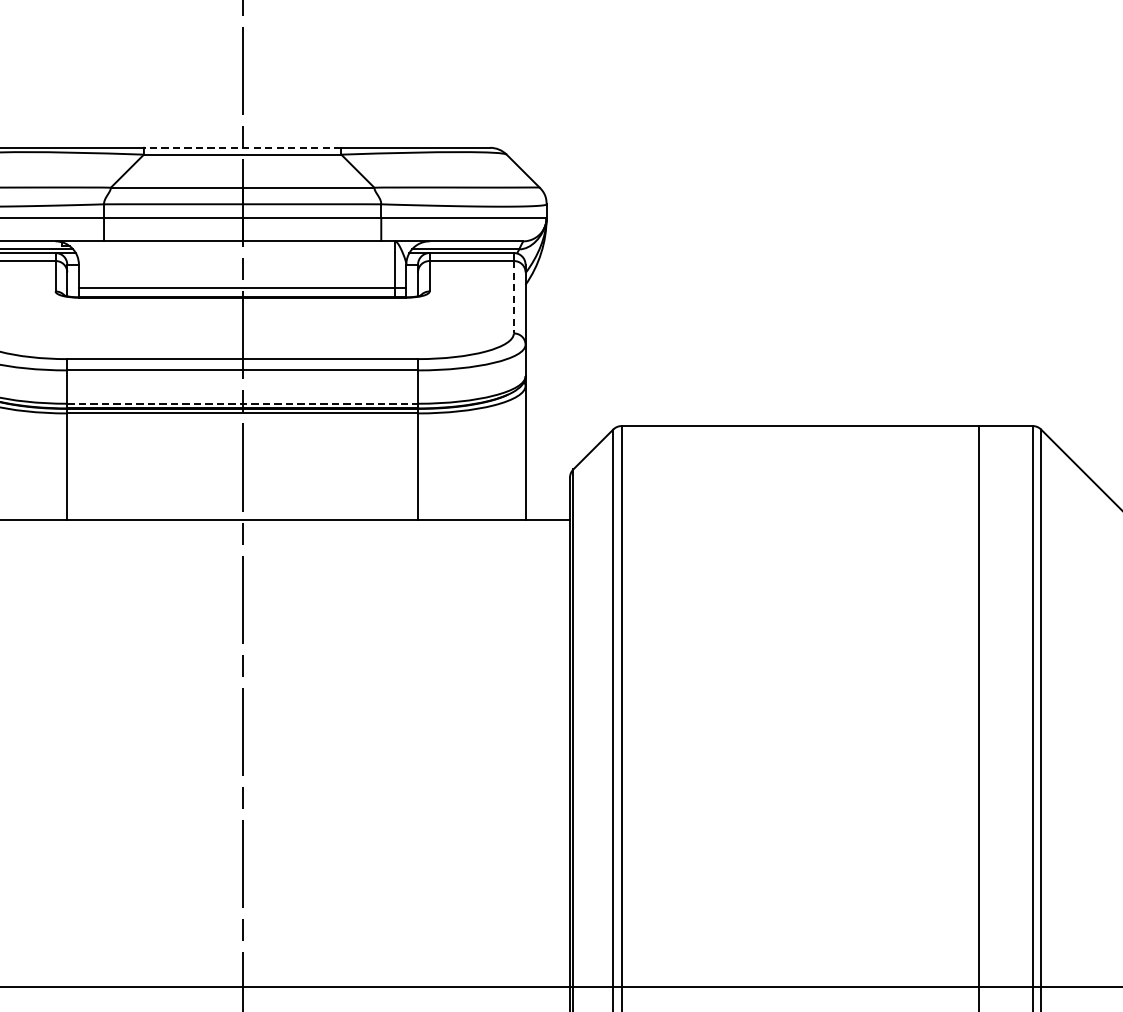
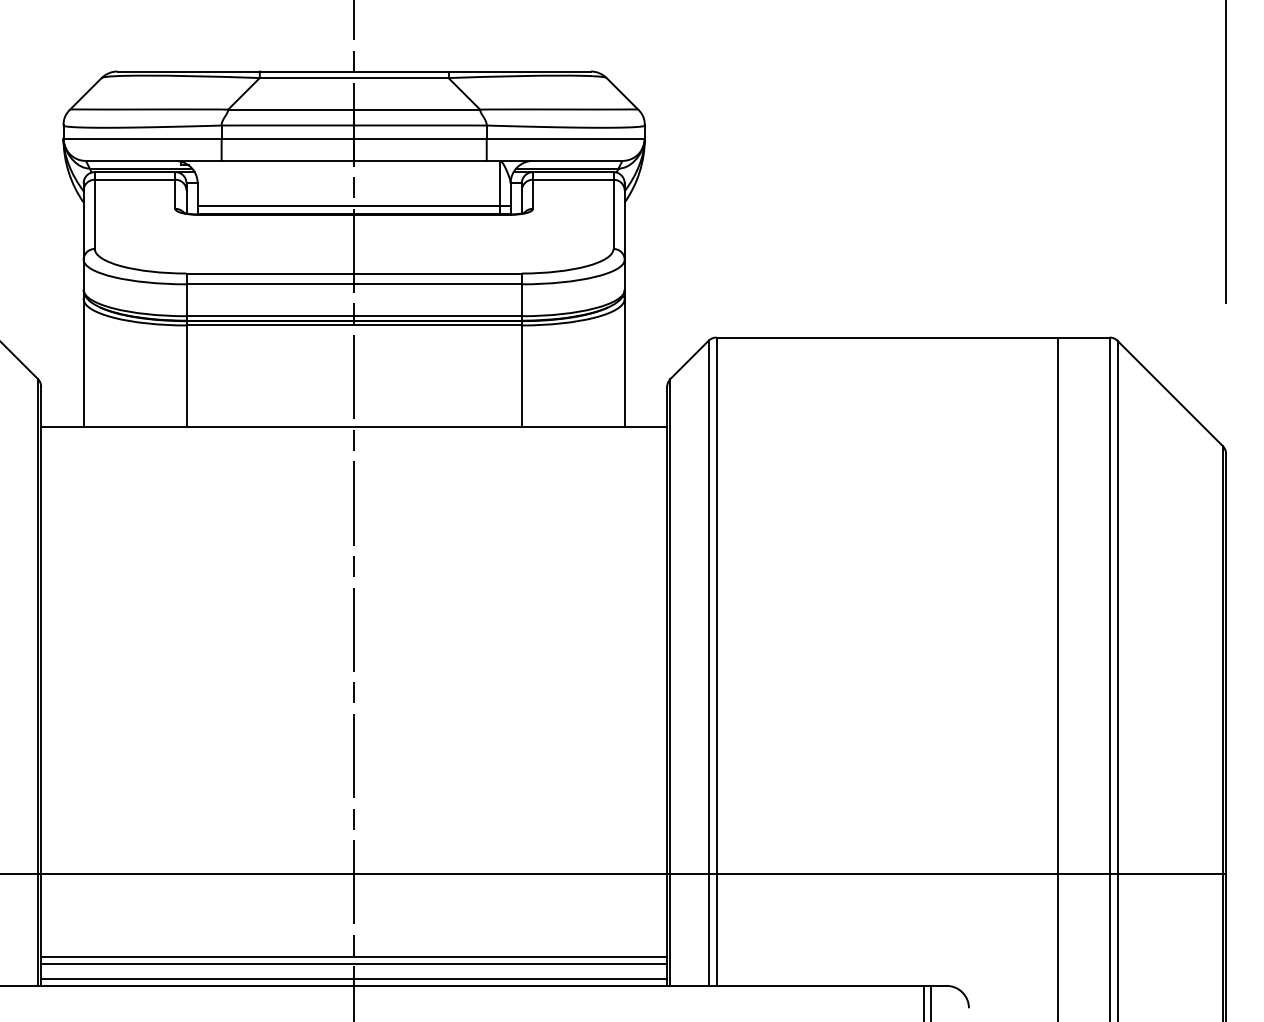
line: (241, 147) -> (353, 71), dashed -> solid
line: (513, 297) -> (613, 214), dashed -> solid
line: (242, 404) -> (354, 316), dashed -> solid

